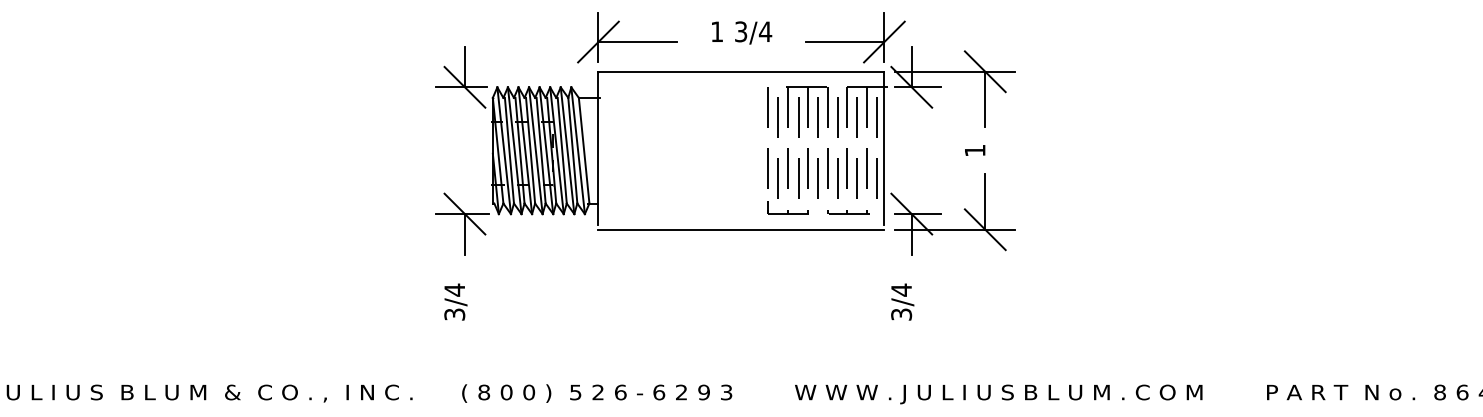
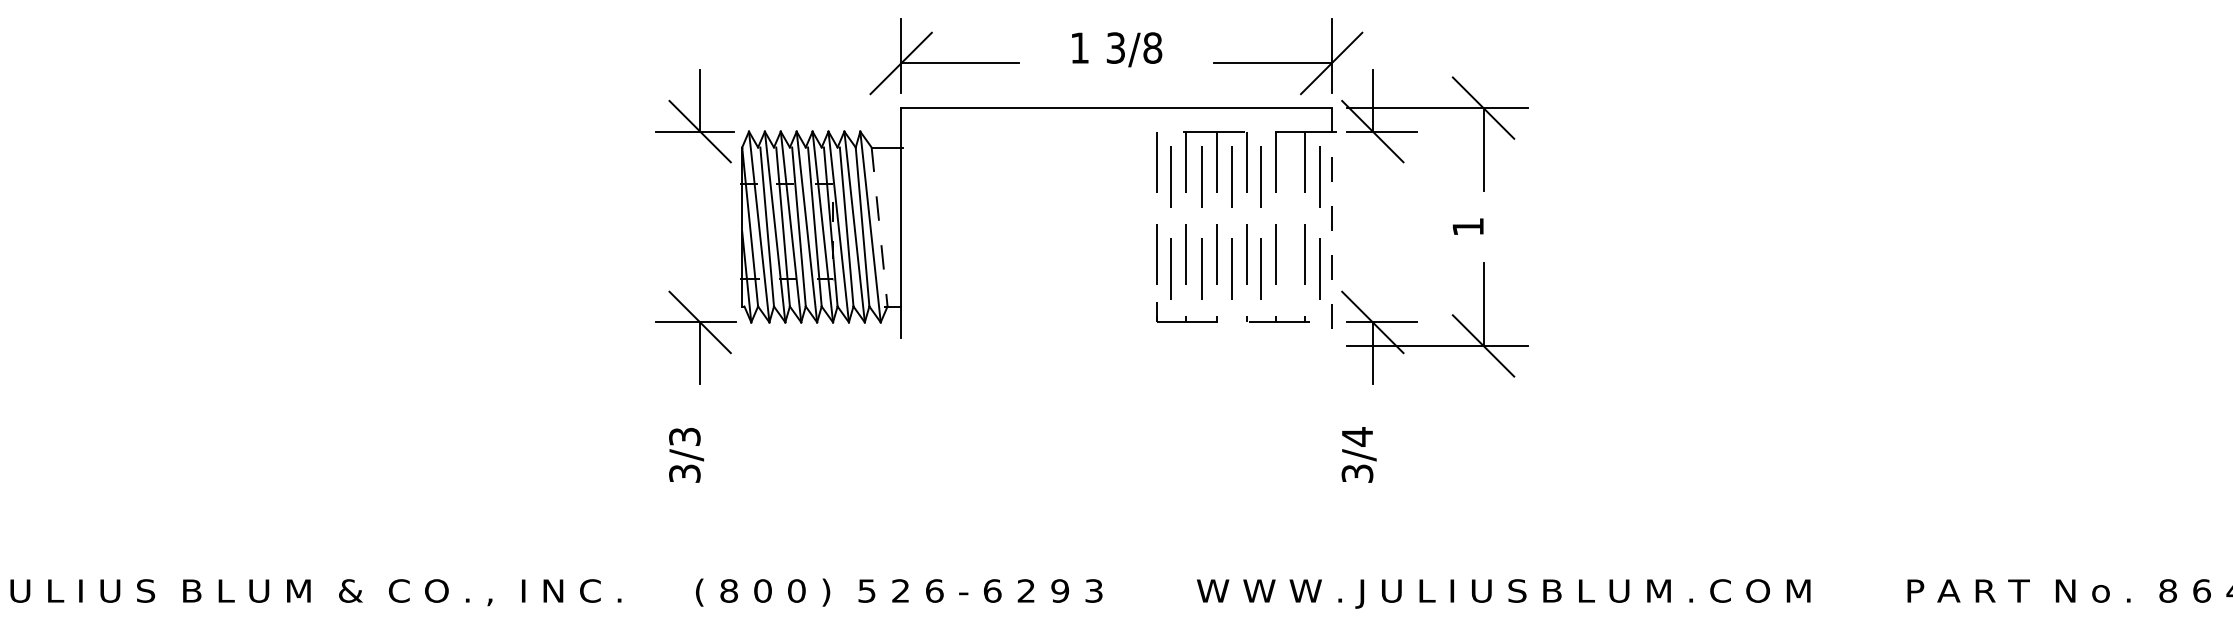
text: (765, 31) -> (1152, 47), 3/4 -> 3/8
line: (856, 137) -> (1289, 207), removed
line: (884, 148) -> (1331, 223), solid -> dashed
line: (584, 151) -> (880, 228), solid -> dashed
line: (741, 229) -> (1116, 345), removed
text: (454, 289) -> (684, 435), 3/4 -> 3/3

